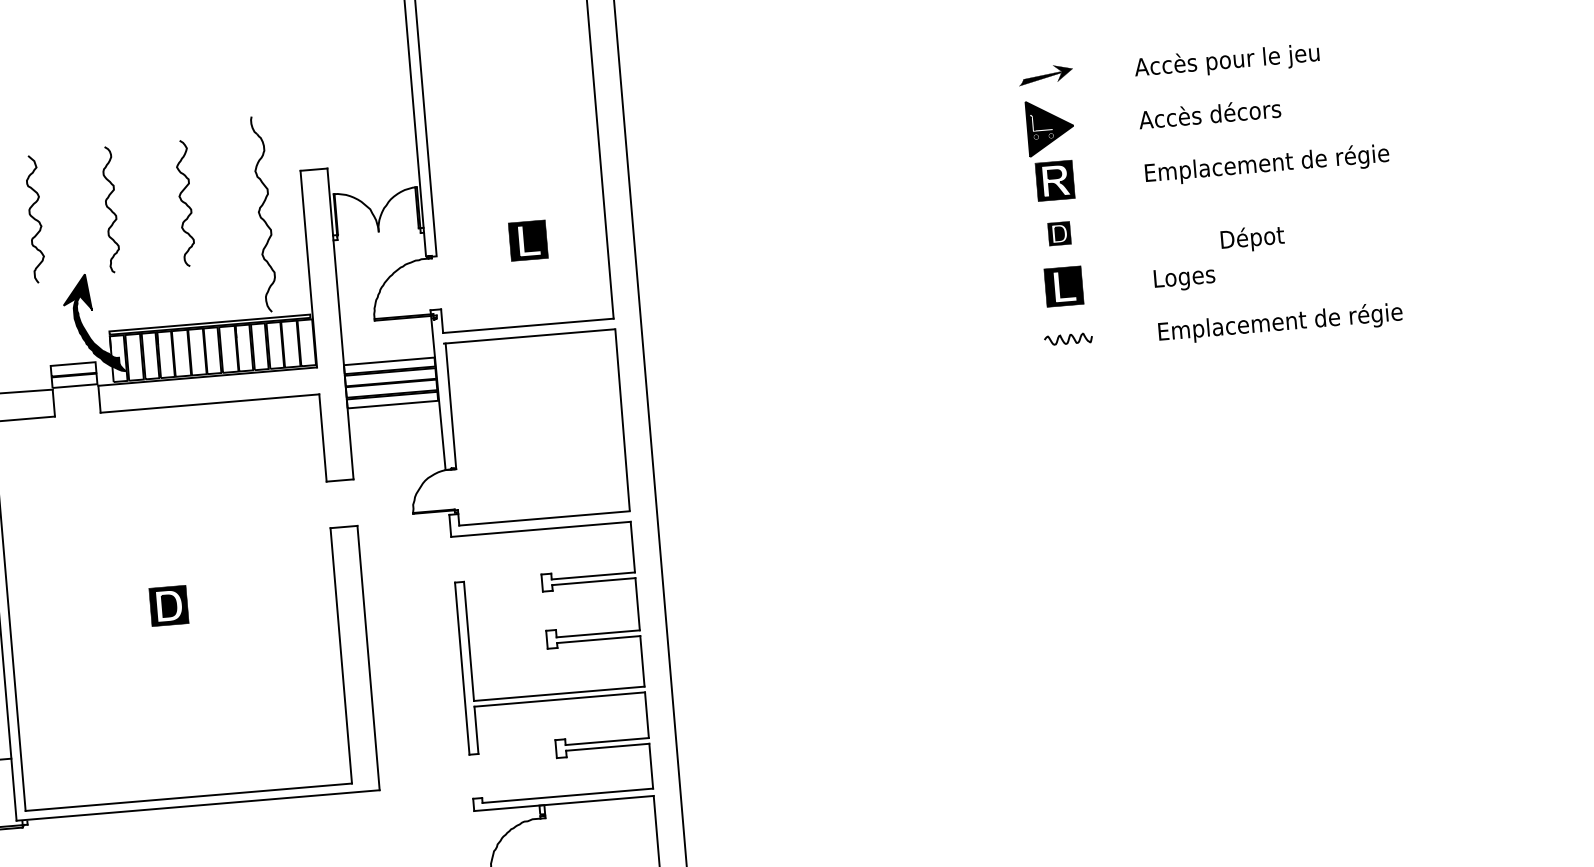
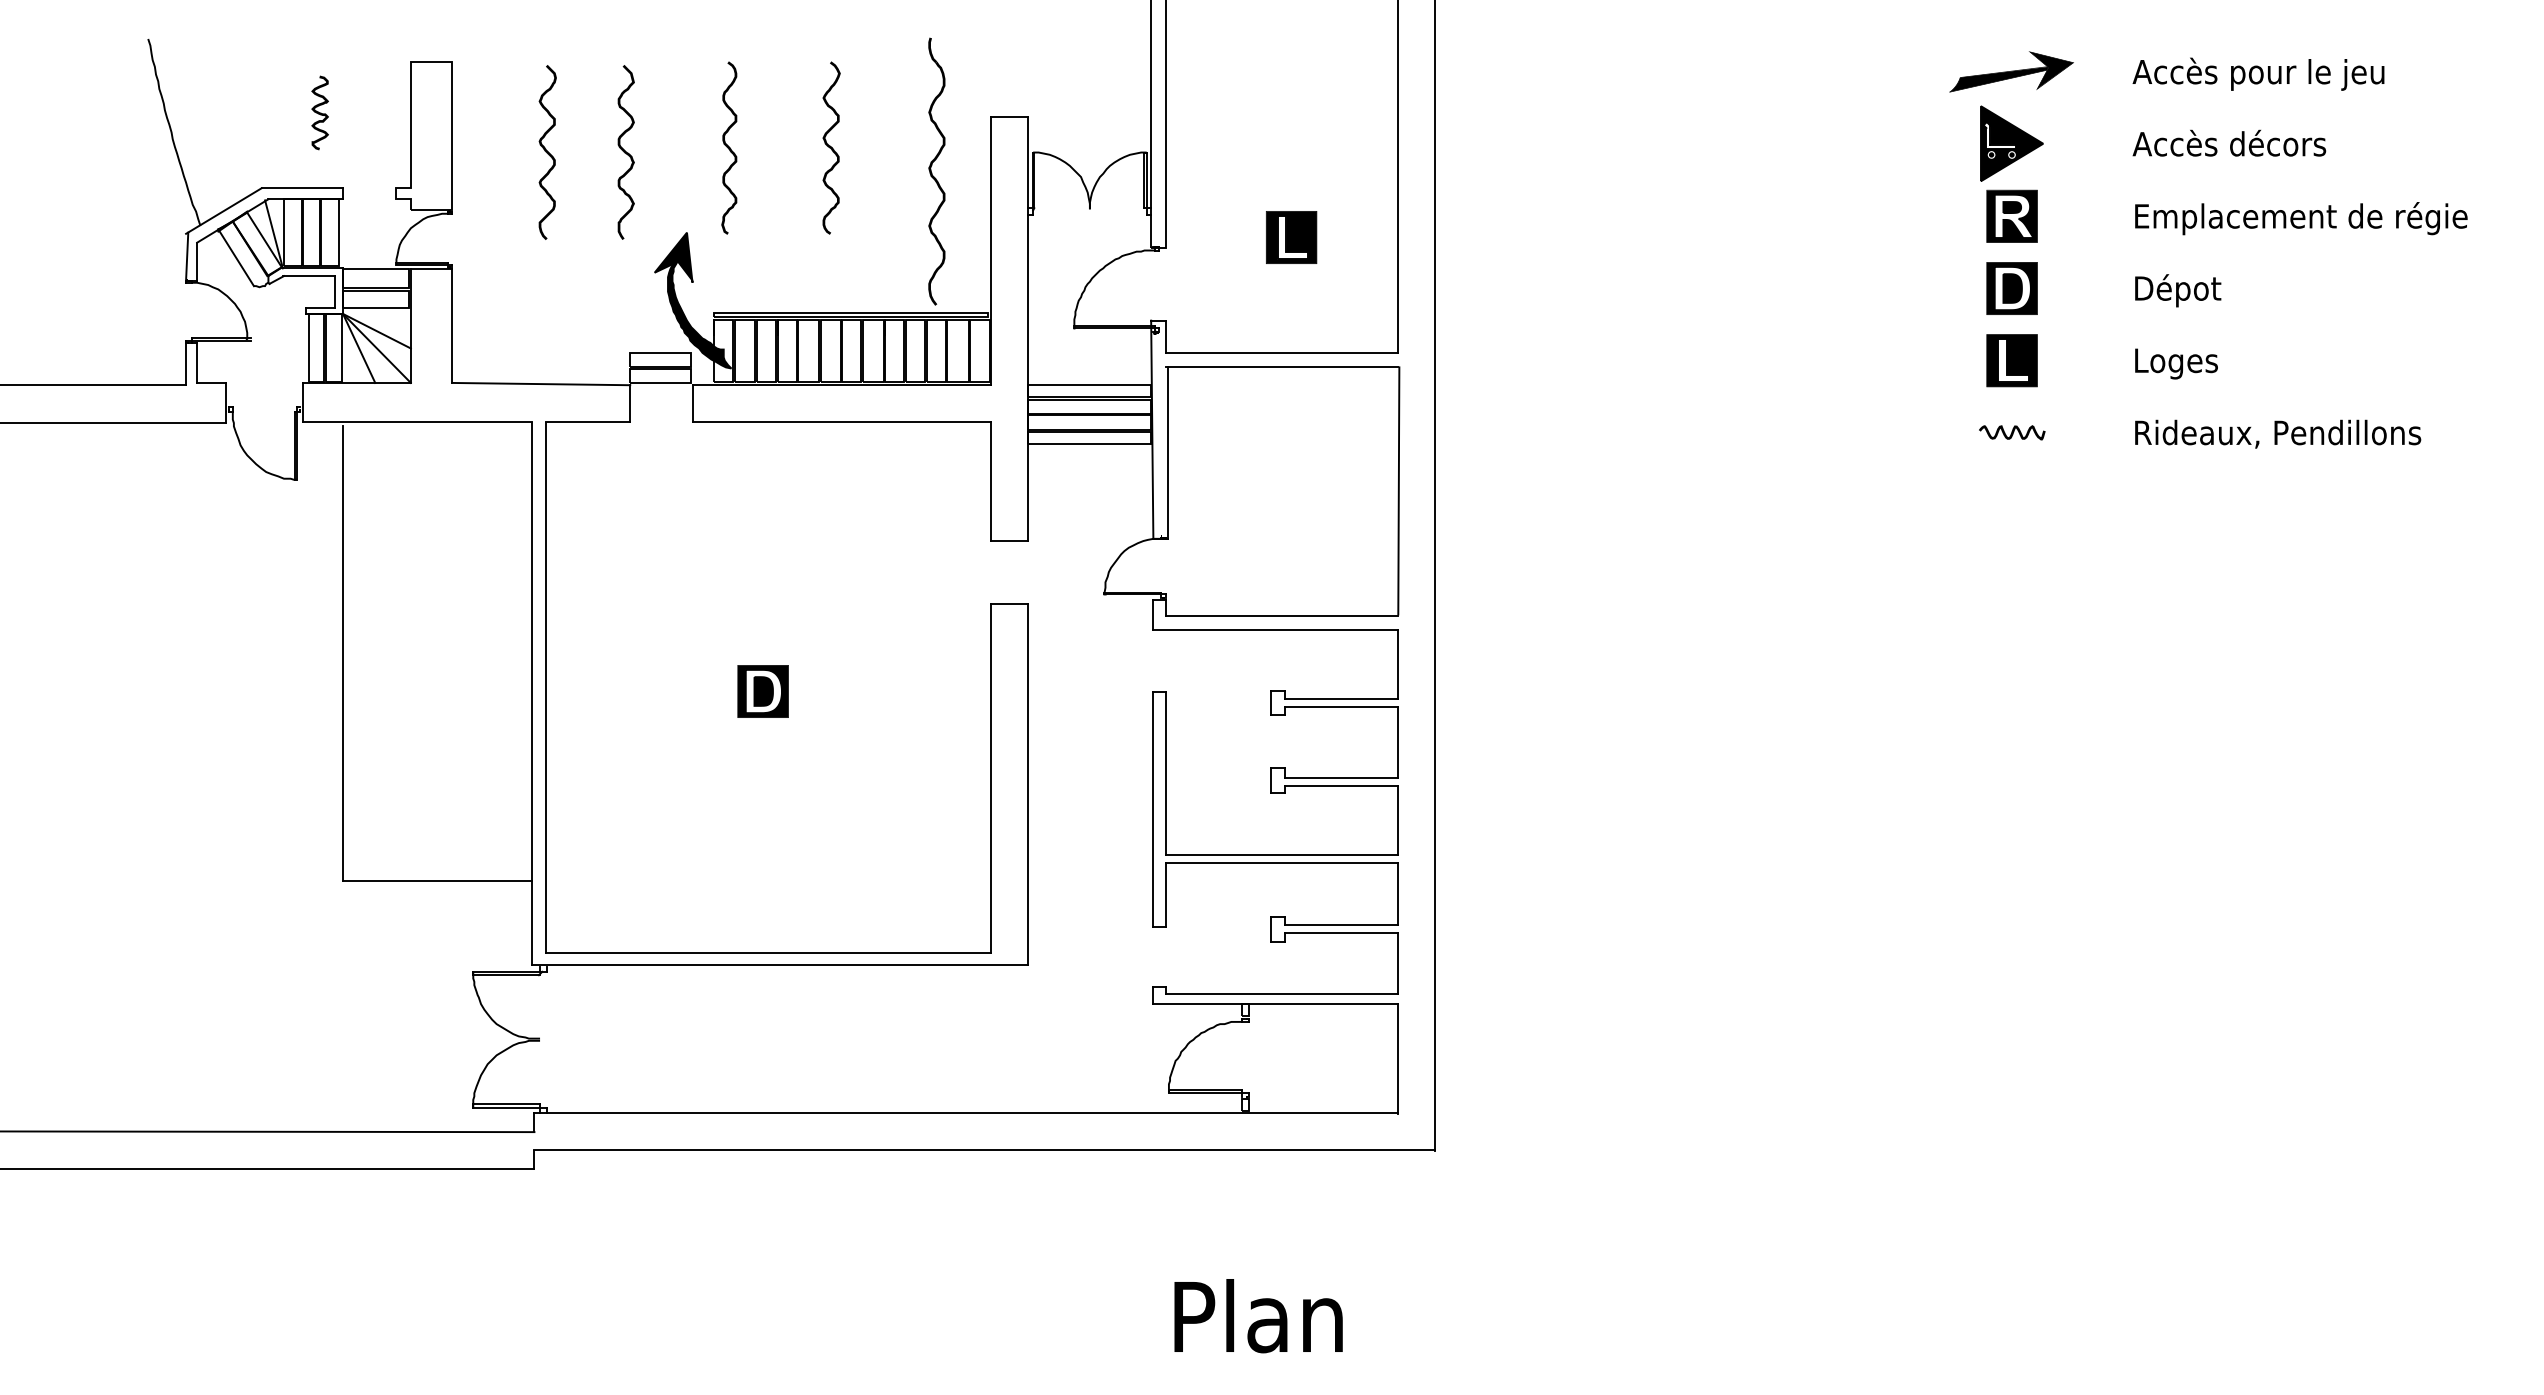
part: (1045, 74) -> (2011, 71), size x1.67
part: (1059, 233) -> (2011, 288), size x1.67
text: (1252, 238) -> (2178, 290), moved
text: (1281, 322) -> (2302, 434), Emplacement de régie -> Rideaux, Pendillons

